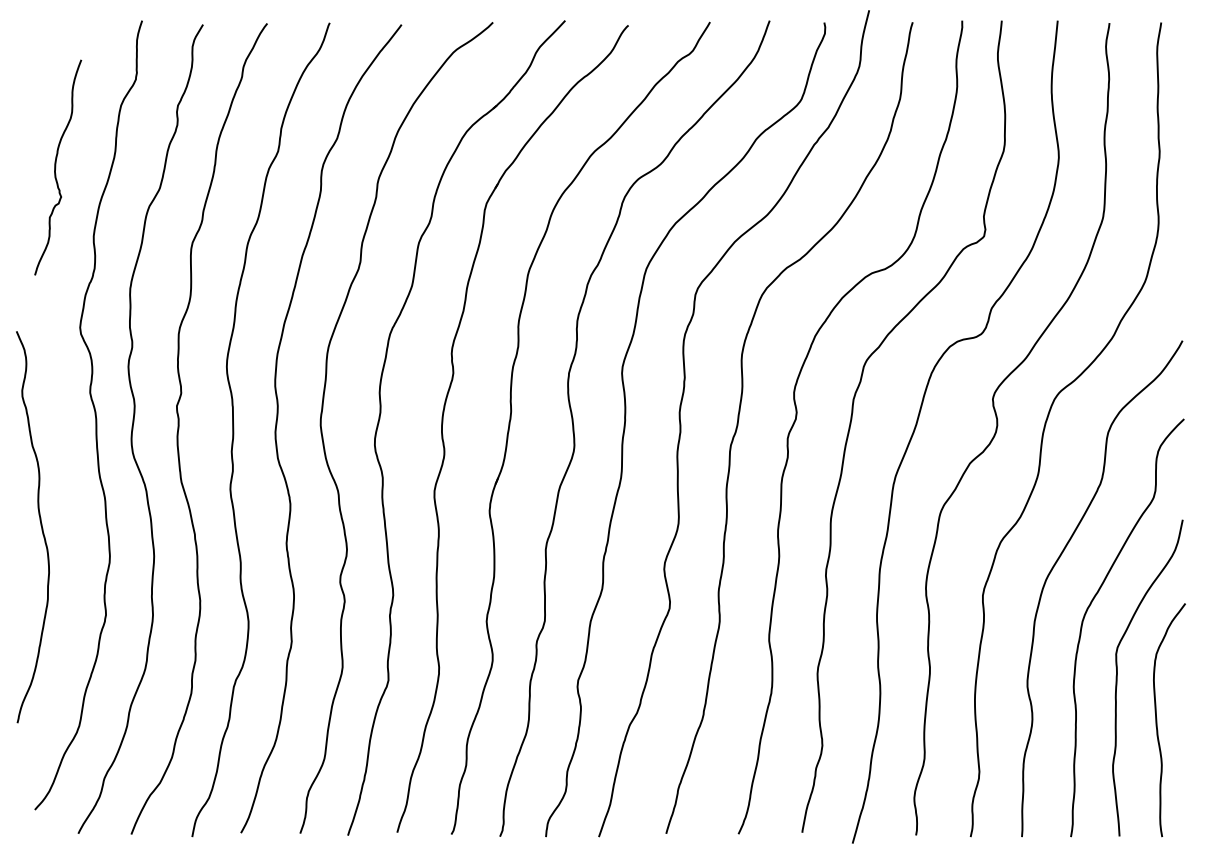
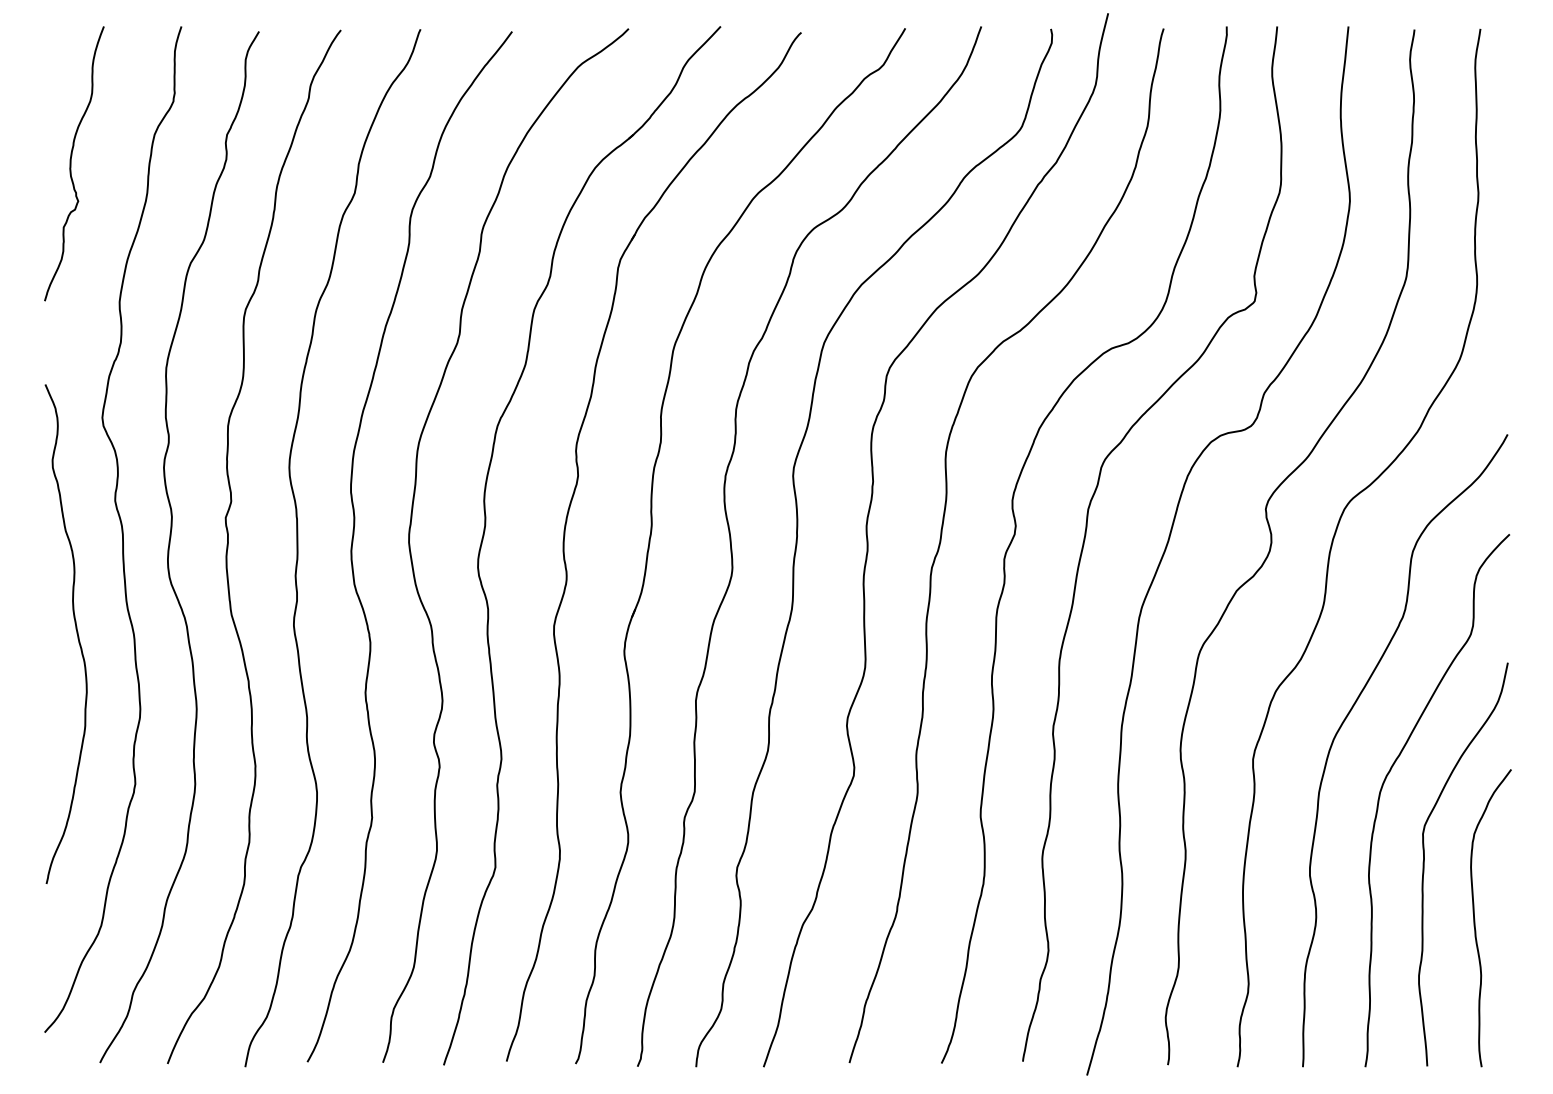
curve: (55, 167) -> (71, 163), moved
curve: (40, 523) -> (75, 629), moved

